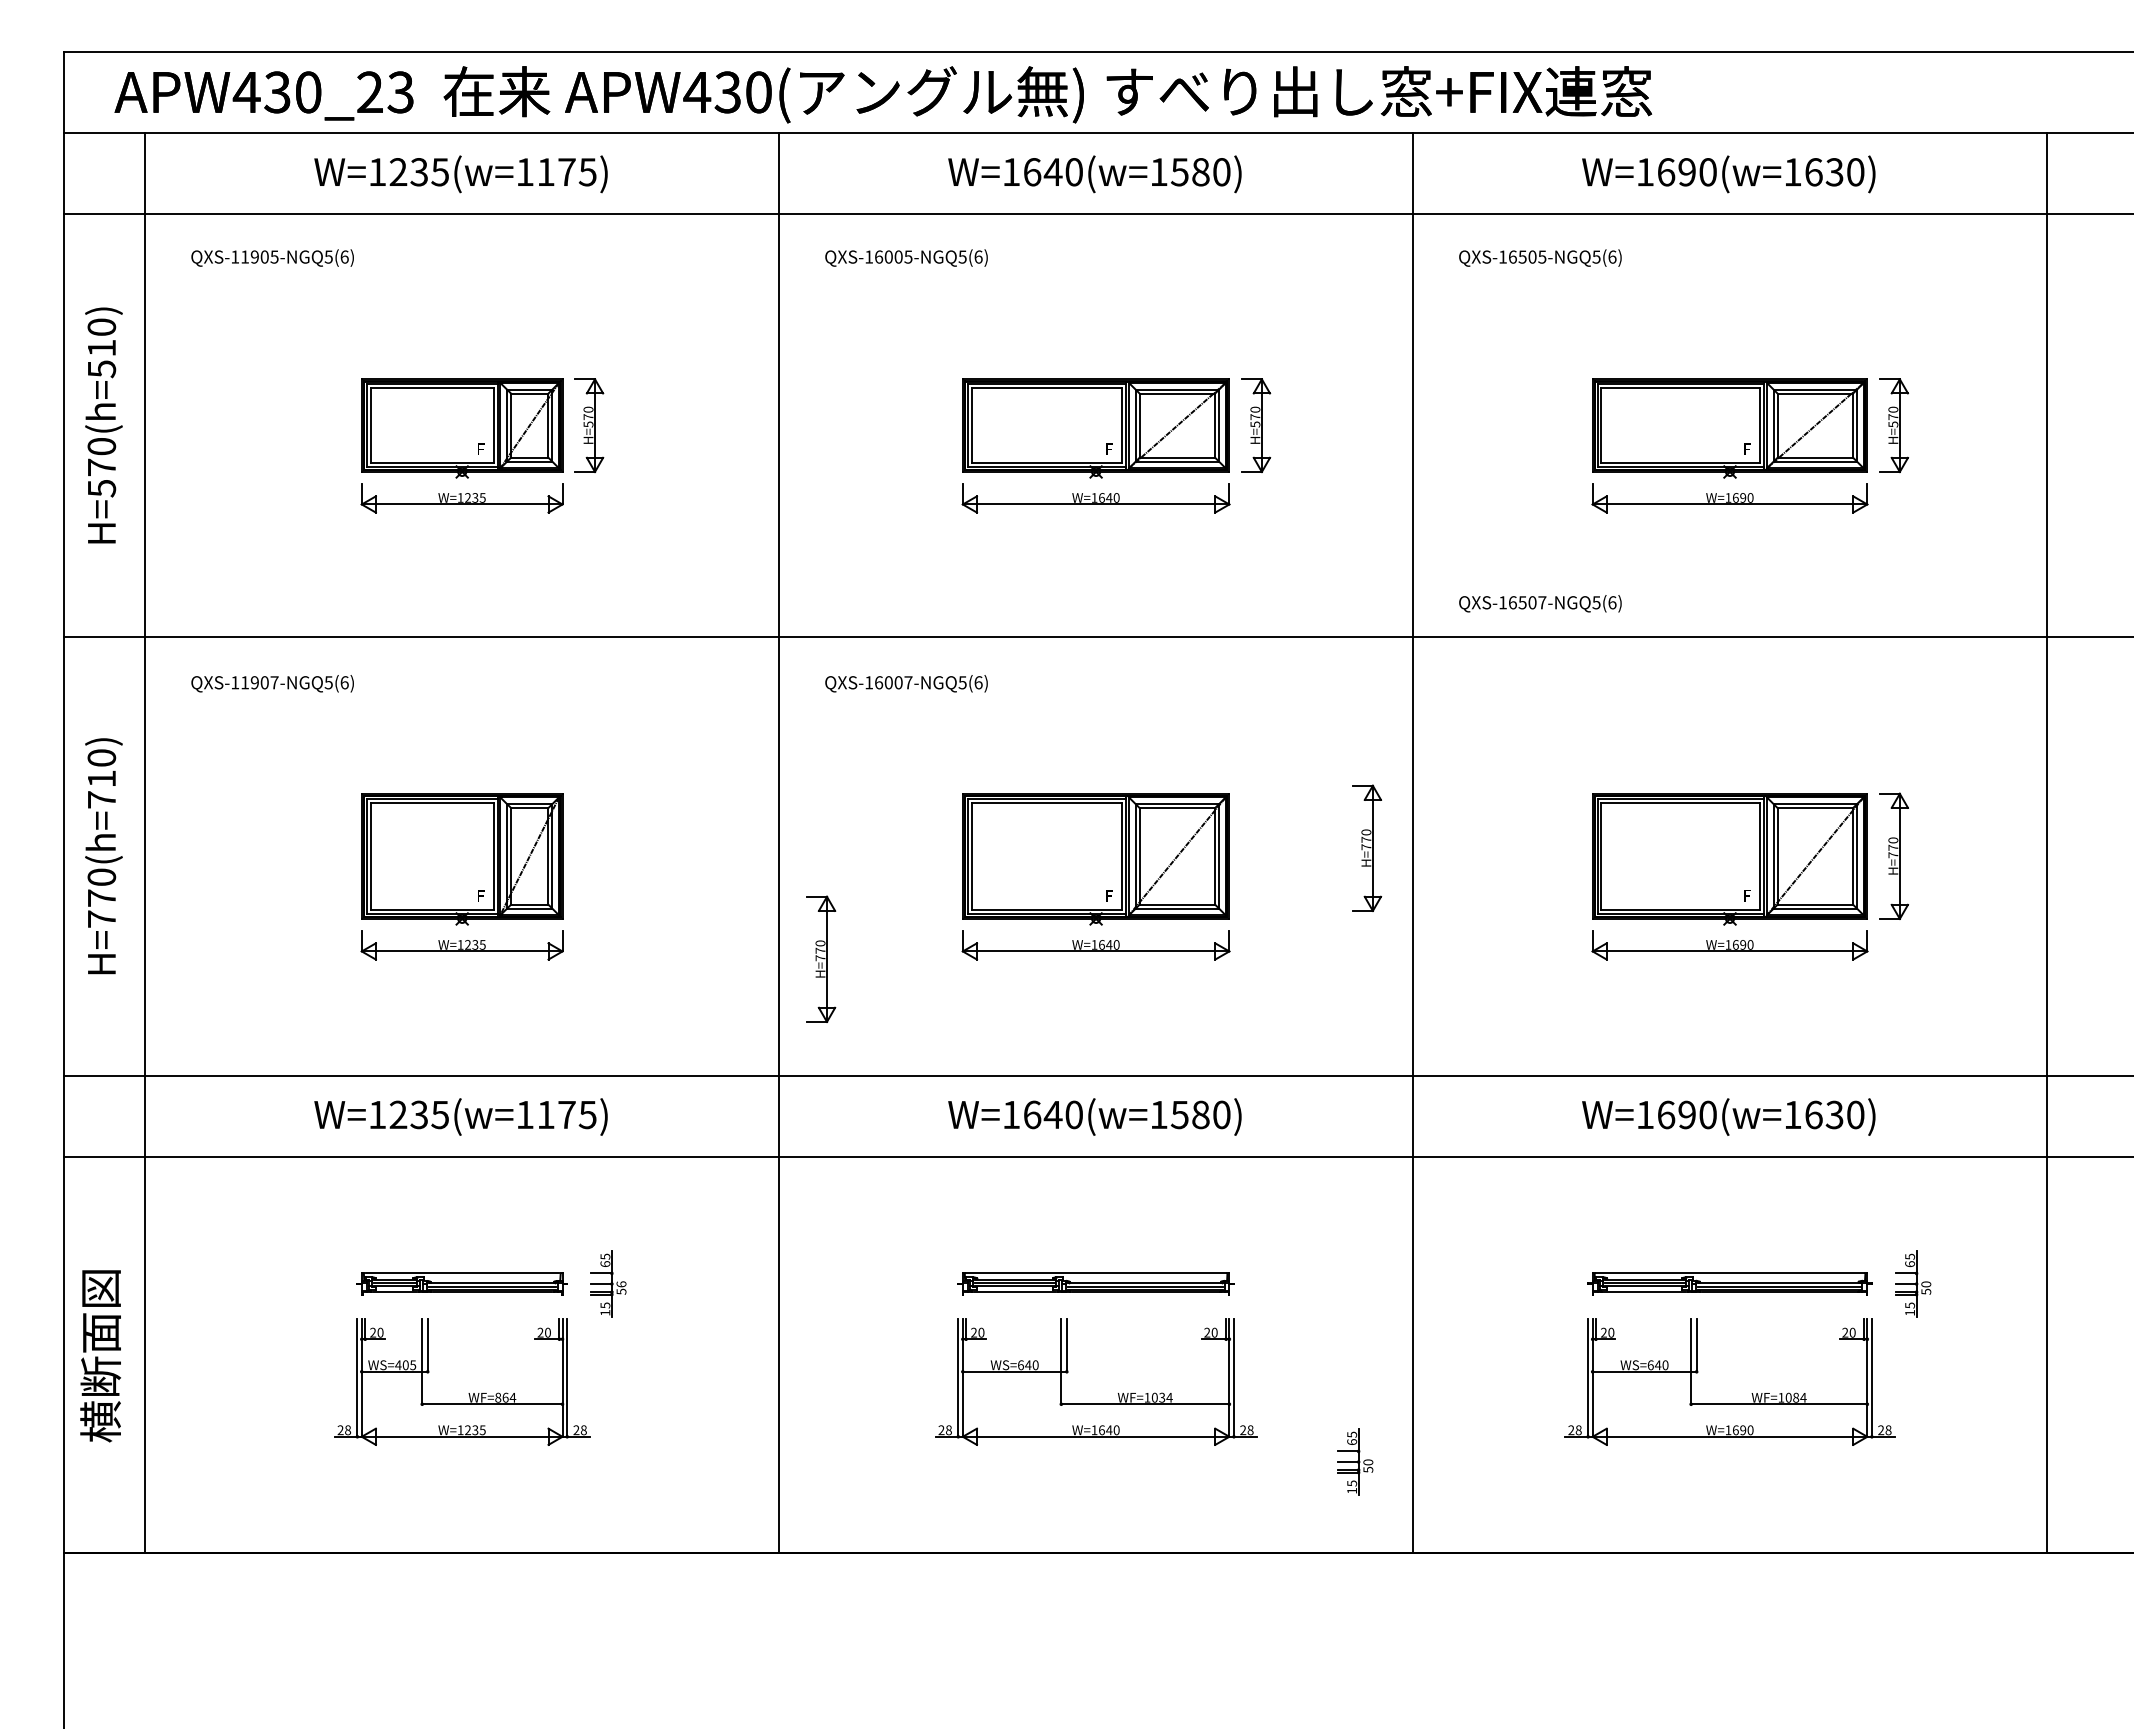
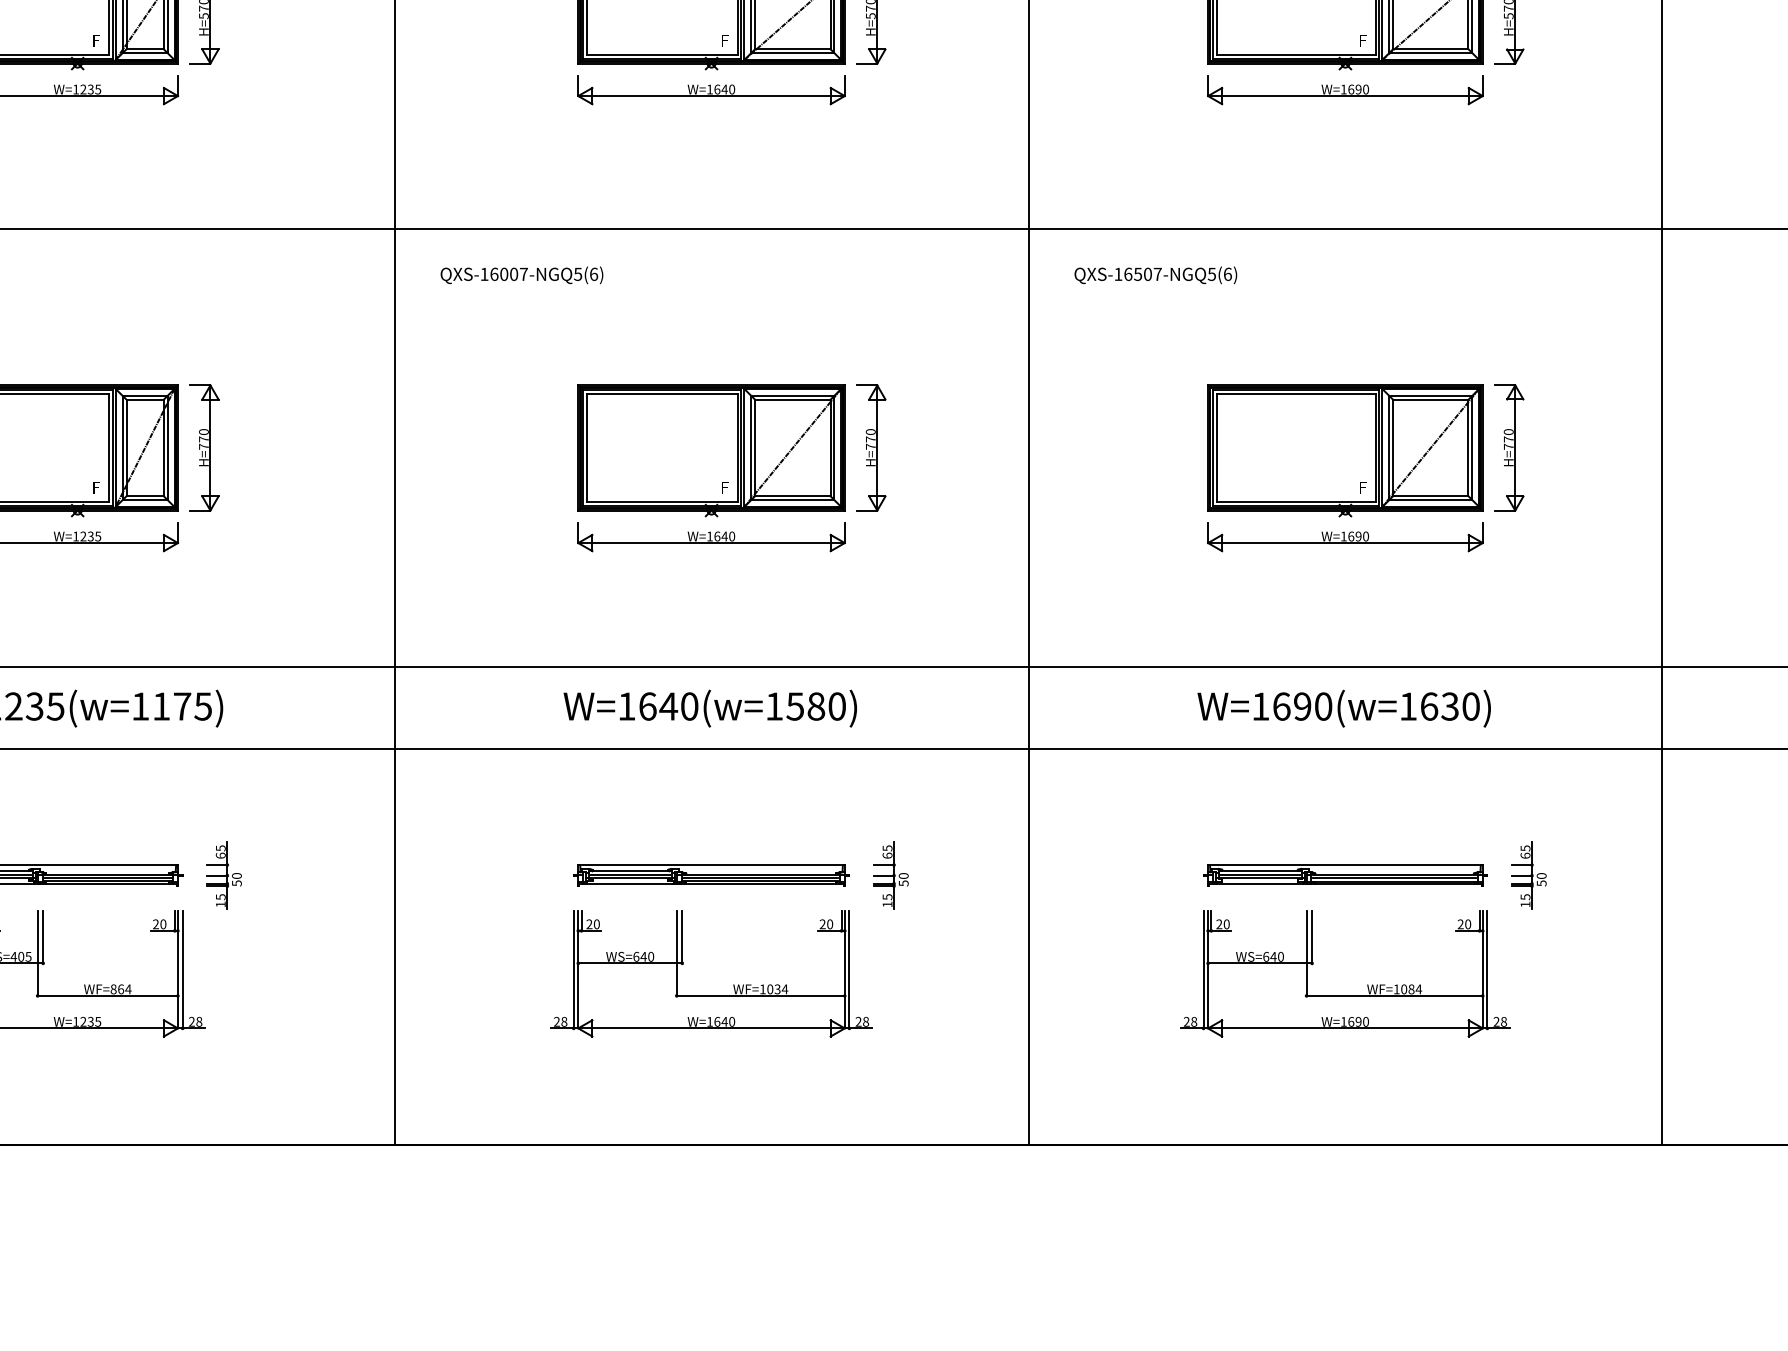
text: (1540, 603) -> (1155, 275), moved
part: (1367, 847) -> (871, 447), moved
part: (821, 958) -> (204, 447), moved
text: (621, 1284) -> (236, 876), 56 -> 50
part: (1355, 1461) -> (890, 875), moved

